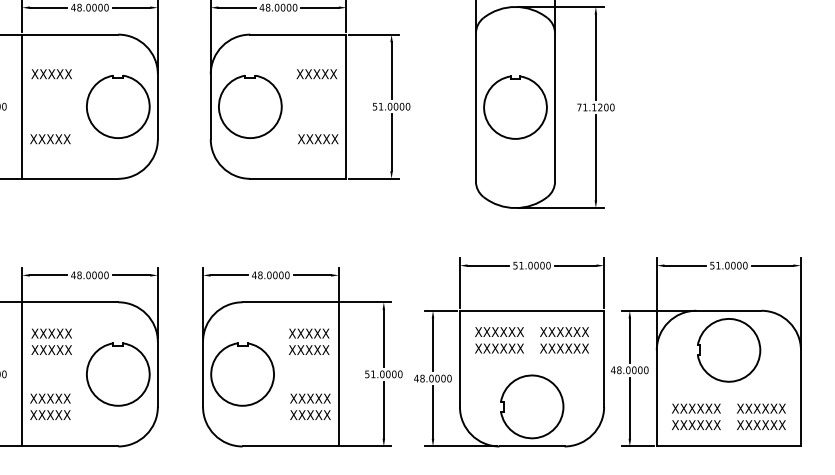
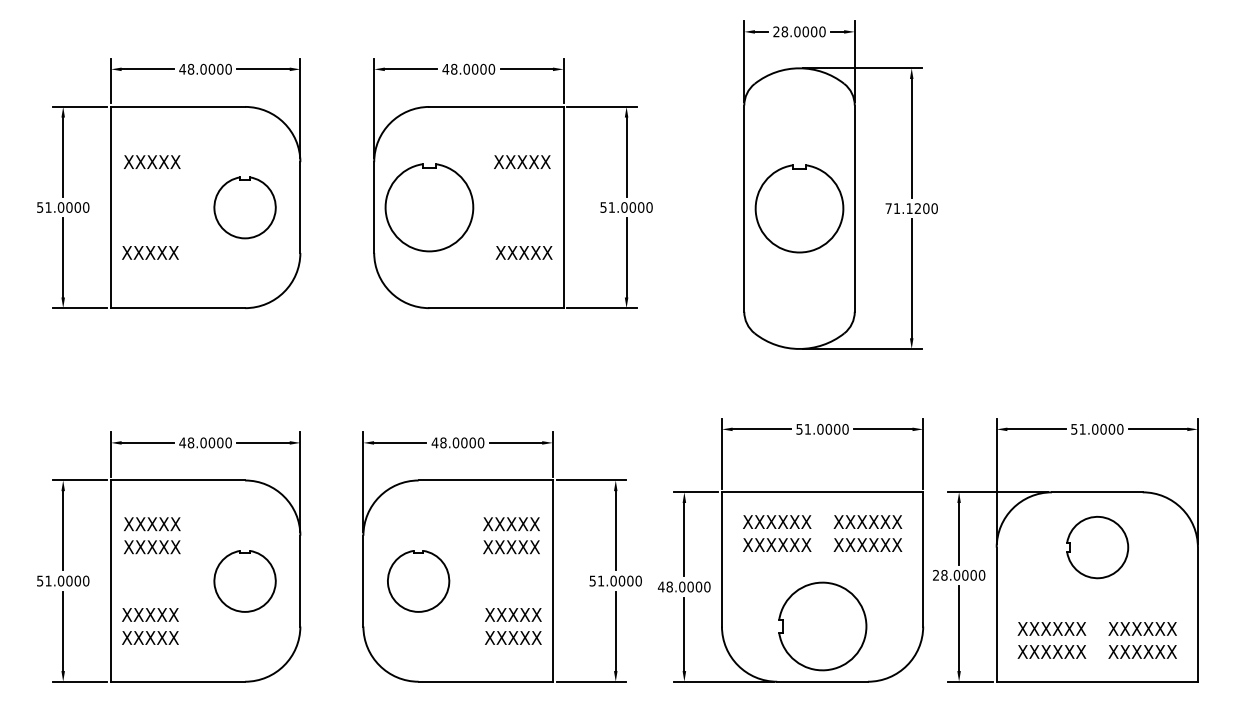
part: (117, 106) -> (244, 207), size x0.7
part: (729, 350) -> (1097, 547), size x0.7
text: (612, 369) -> (935, 574), 48.0000 -> 28.0000
part: (117, 374) -> (244, 581), size x0.7
part: (242, 374) -> (418, 581), size x0.7

